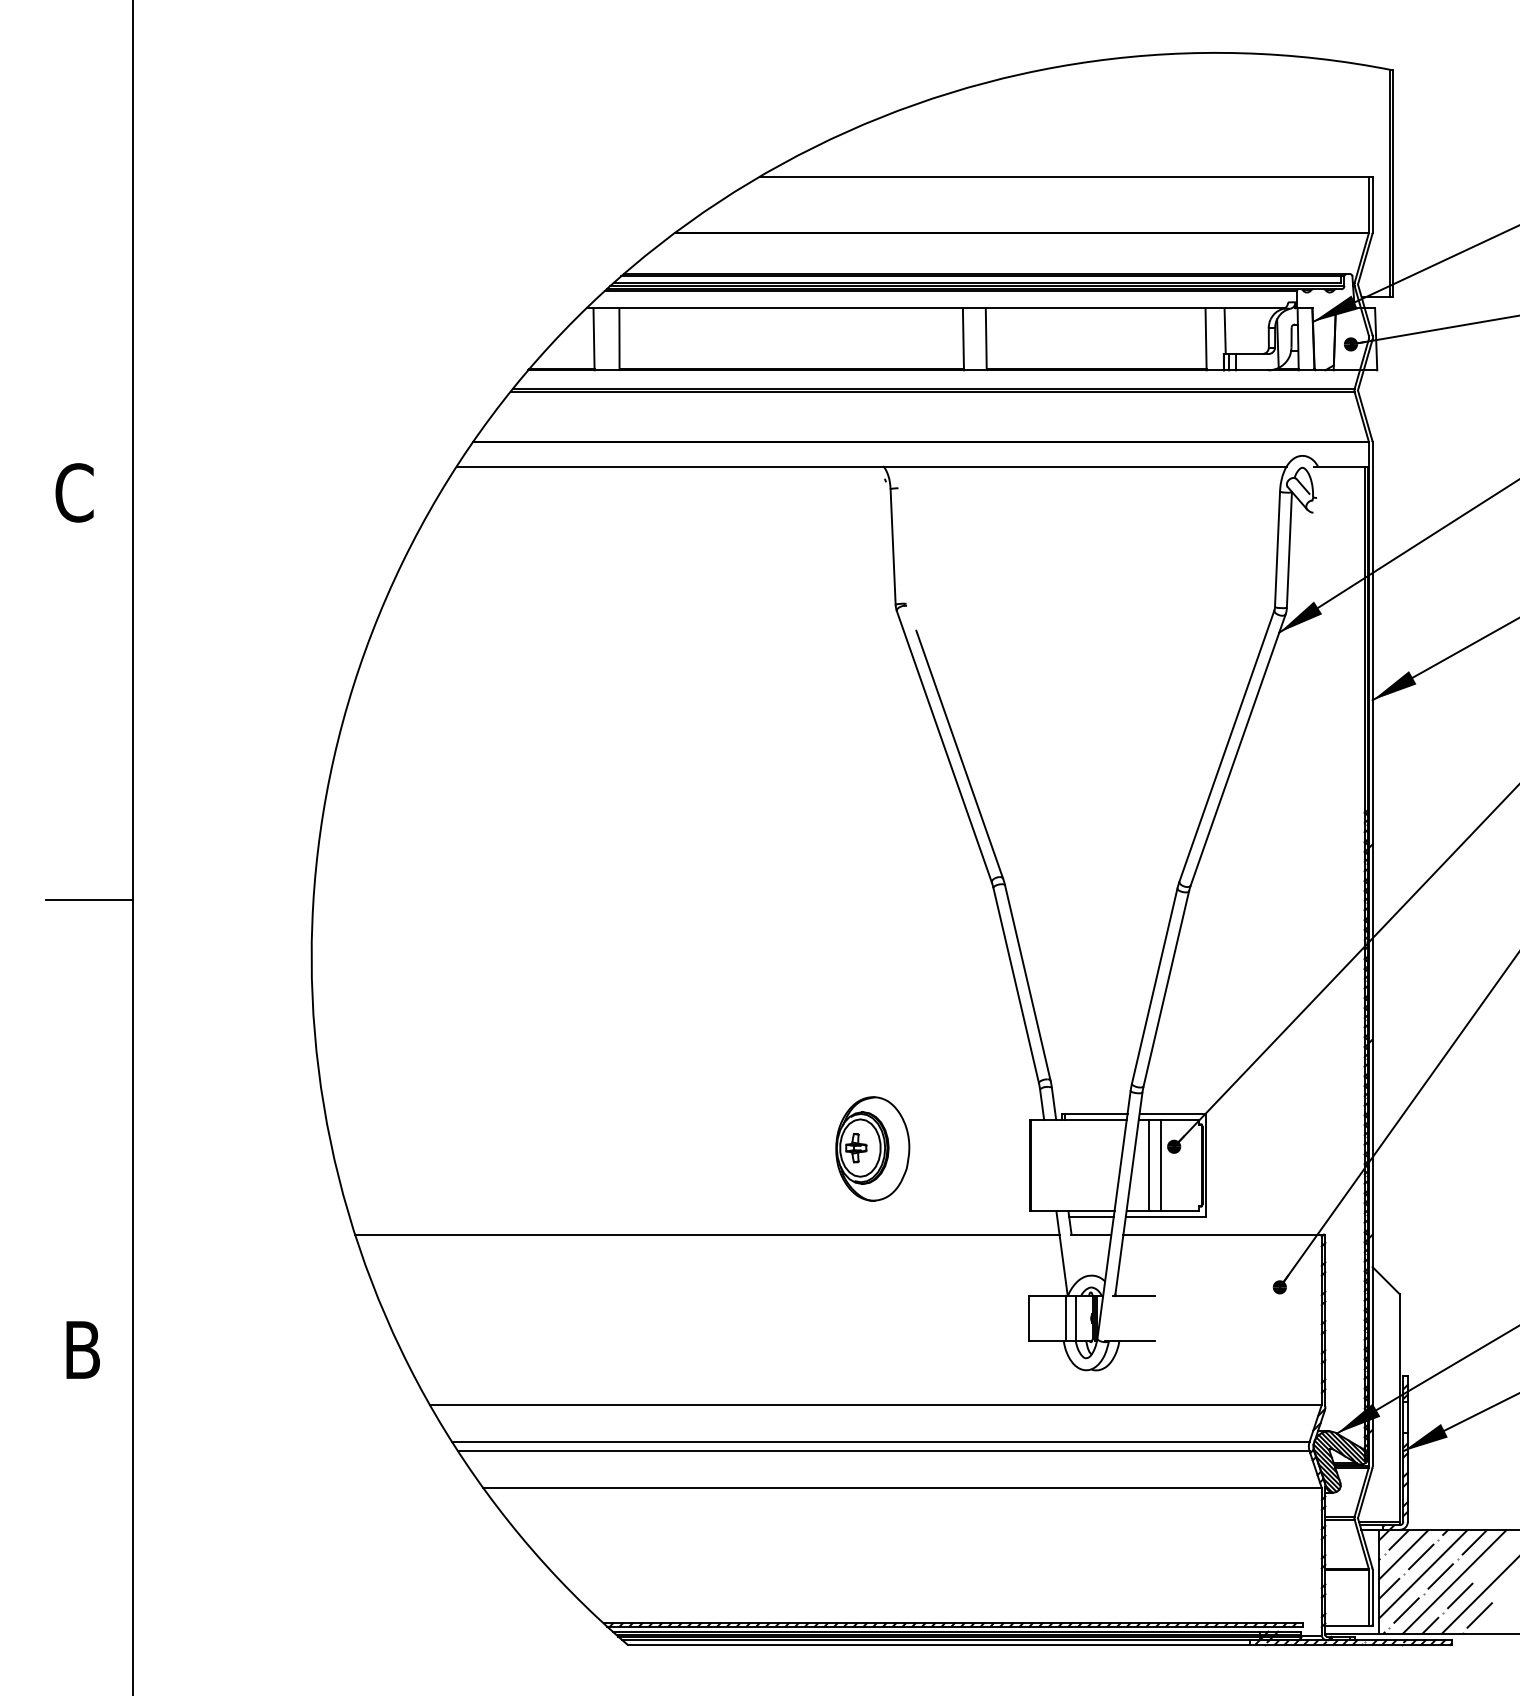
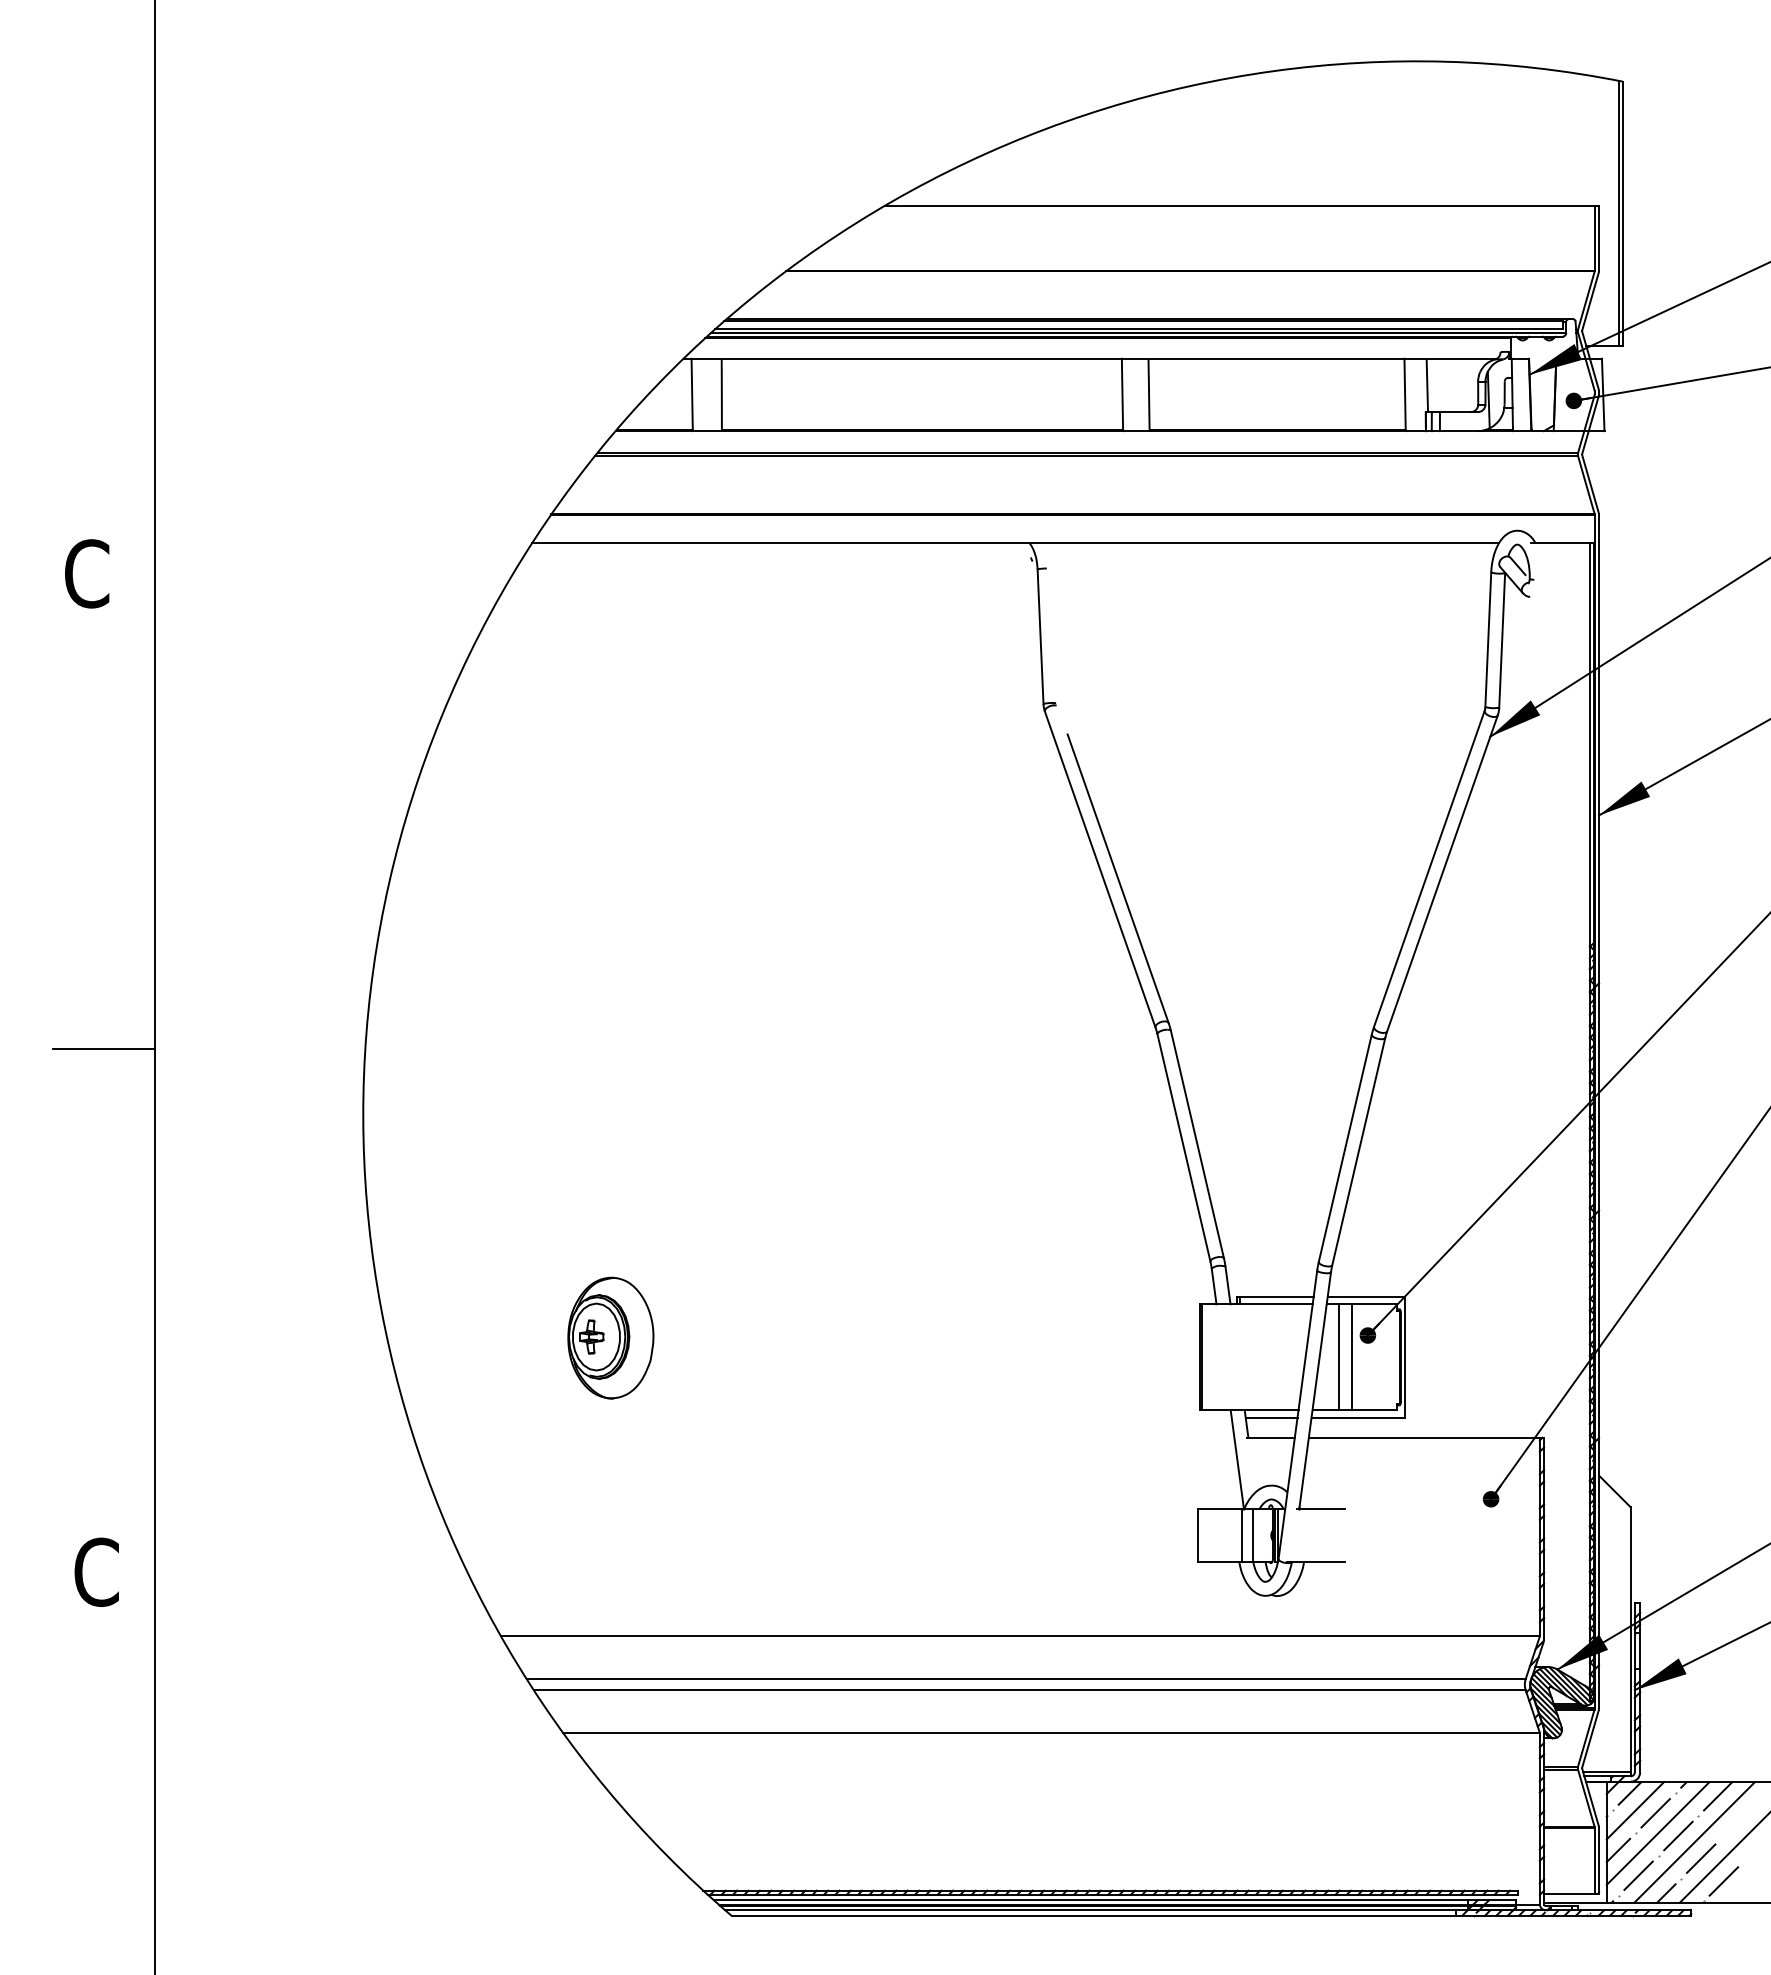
part: (872, 1148) -> (610, 1337), moved
line: (706, 1234) -> (823, 1437), removed
text: (82, 1350) -> (96, 1572), B -> C

